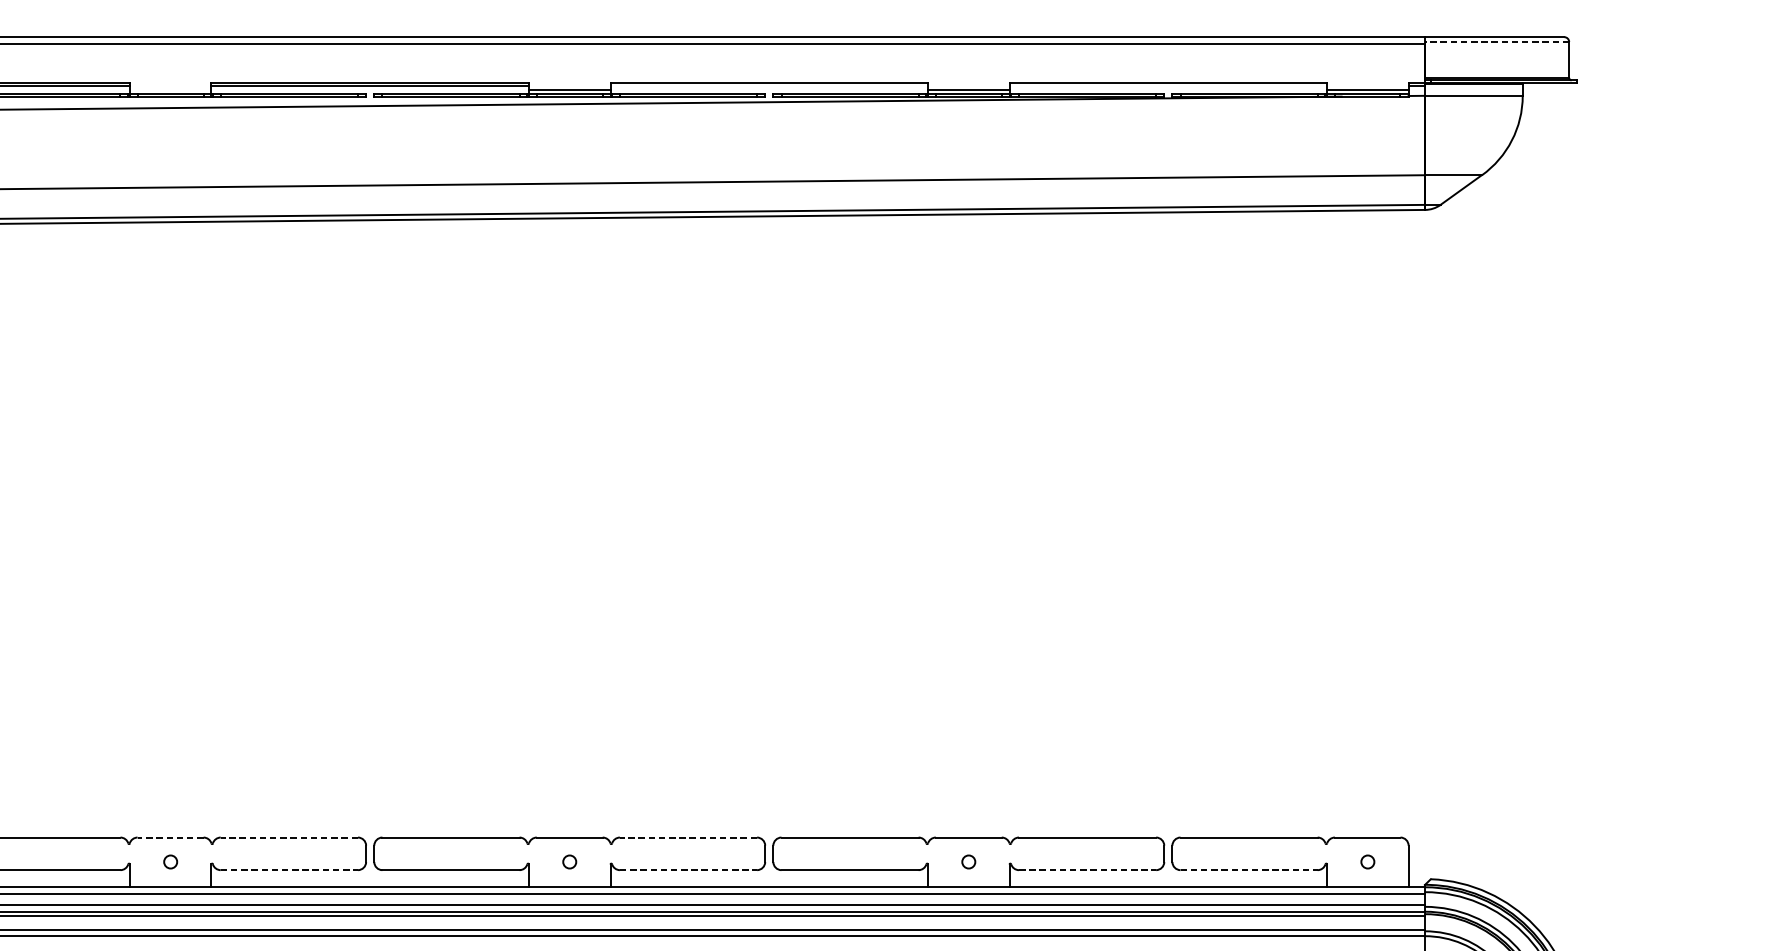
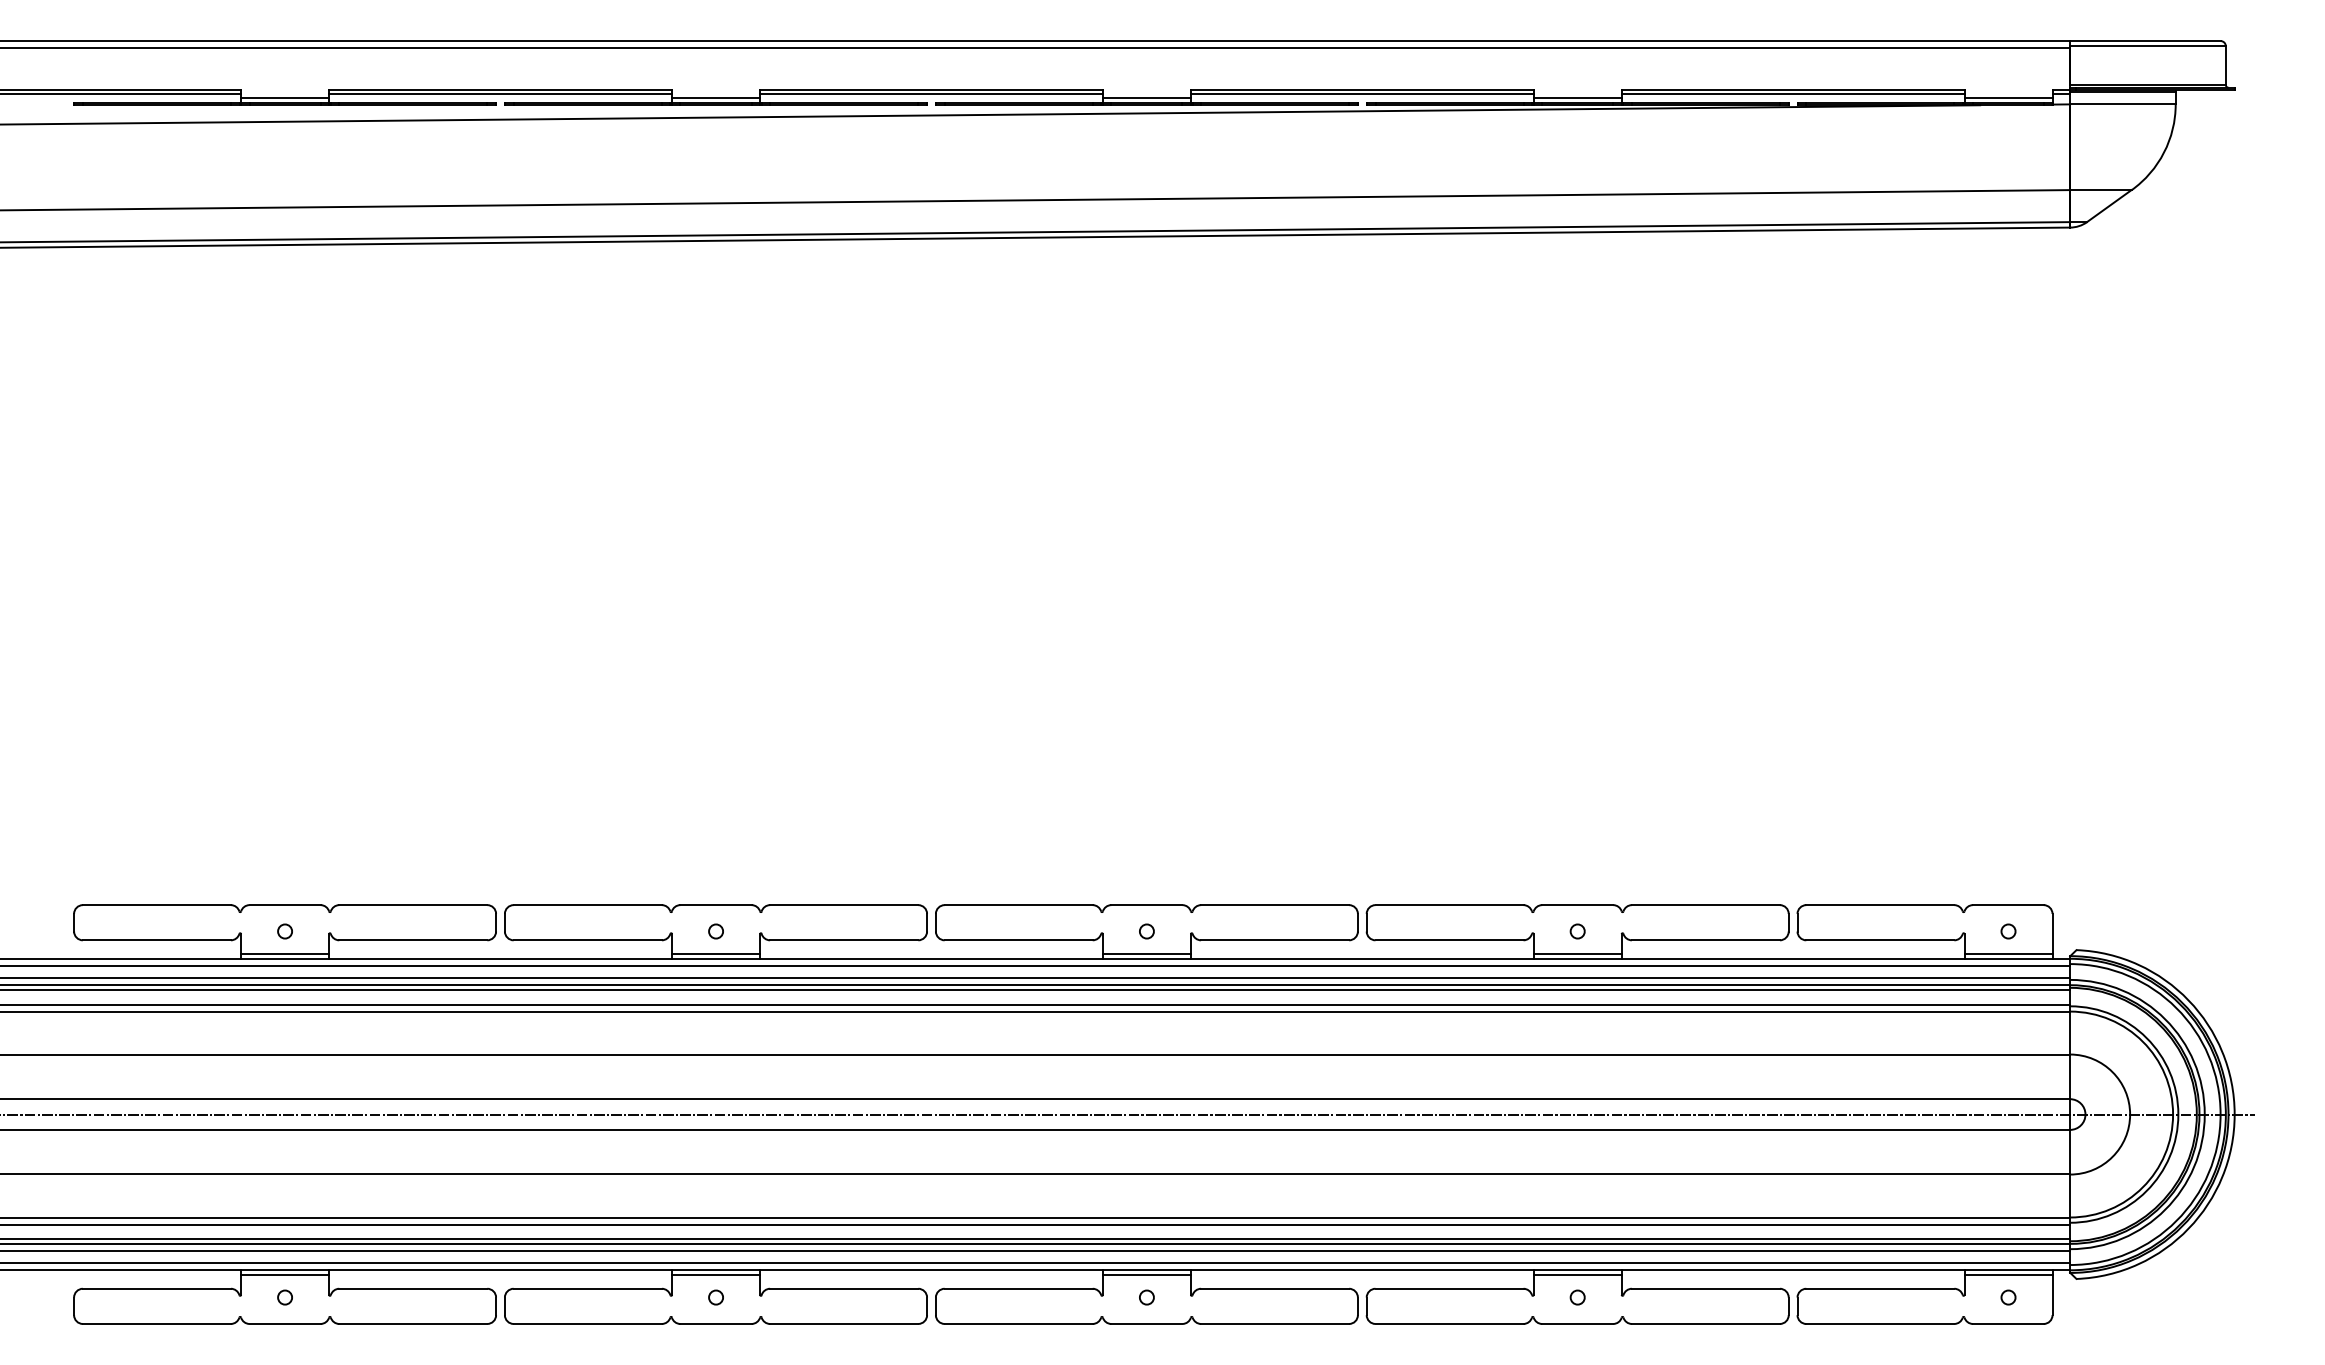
line: (1496, 42) -> (2147, 46), dashed -> solid
line: (768, 85) -> (1361, 93), added
line: (1167, 85) -> (1792, 93), added
line: (171, 90) -> (716, 98), added
line: (171, 837) -> (716, 905), dashed -> solid
line: (288, 837) -> (843, 905), dashed -> solid
line: (687, 837) -> (1274, 905), dashed -> solid
line: (289, 870) -> (844, 940), dashed -> solid
line: (688, 870) -> (1275, 940), dashed -> solid
line: (1088, 870) -> (1706, 940), dashed -> solid
line: (1249, 870) -> (1880, 940), dashed -> solid
line: (171, 883) -> (716, 954), added
line: (569, 883) -> (1146, 954), added
line: (968, 883) -> (1577, 954), added
line: (1367, 883) -> (2008, 954), added

